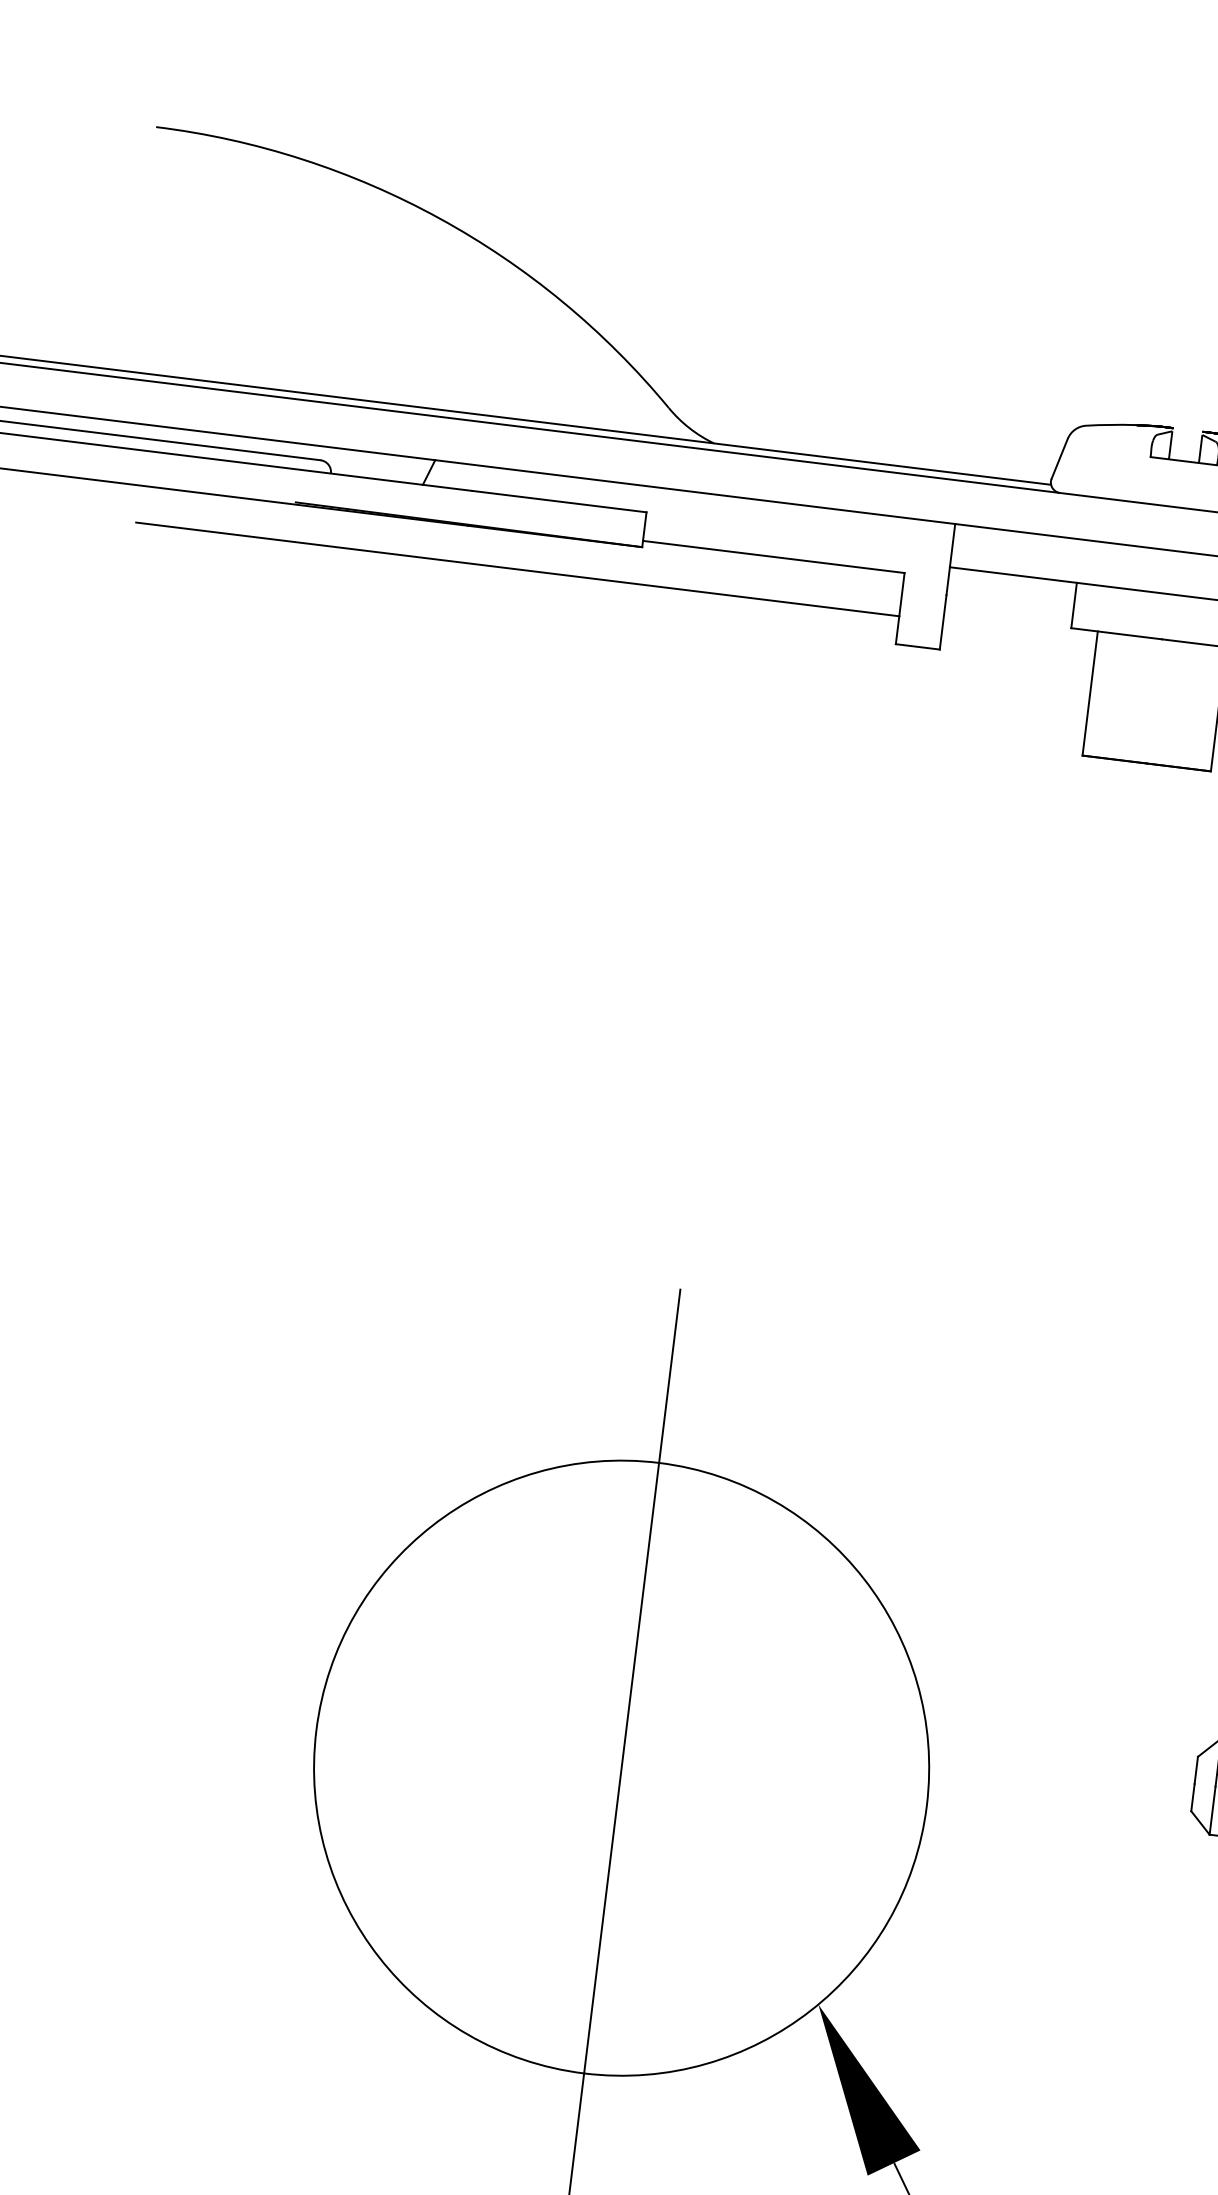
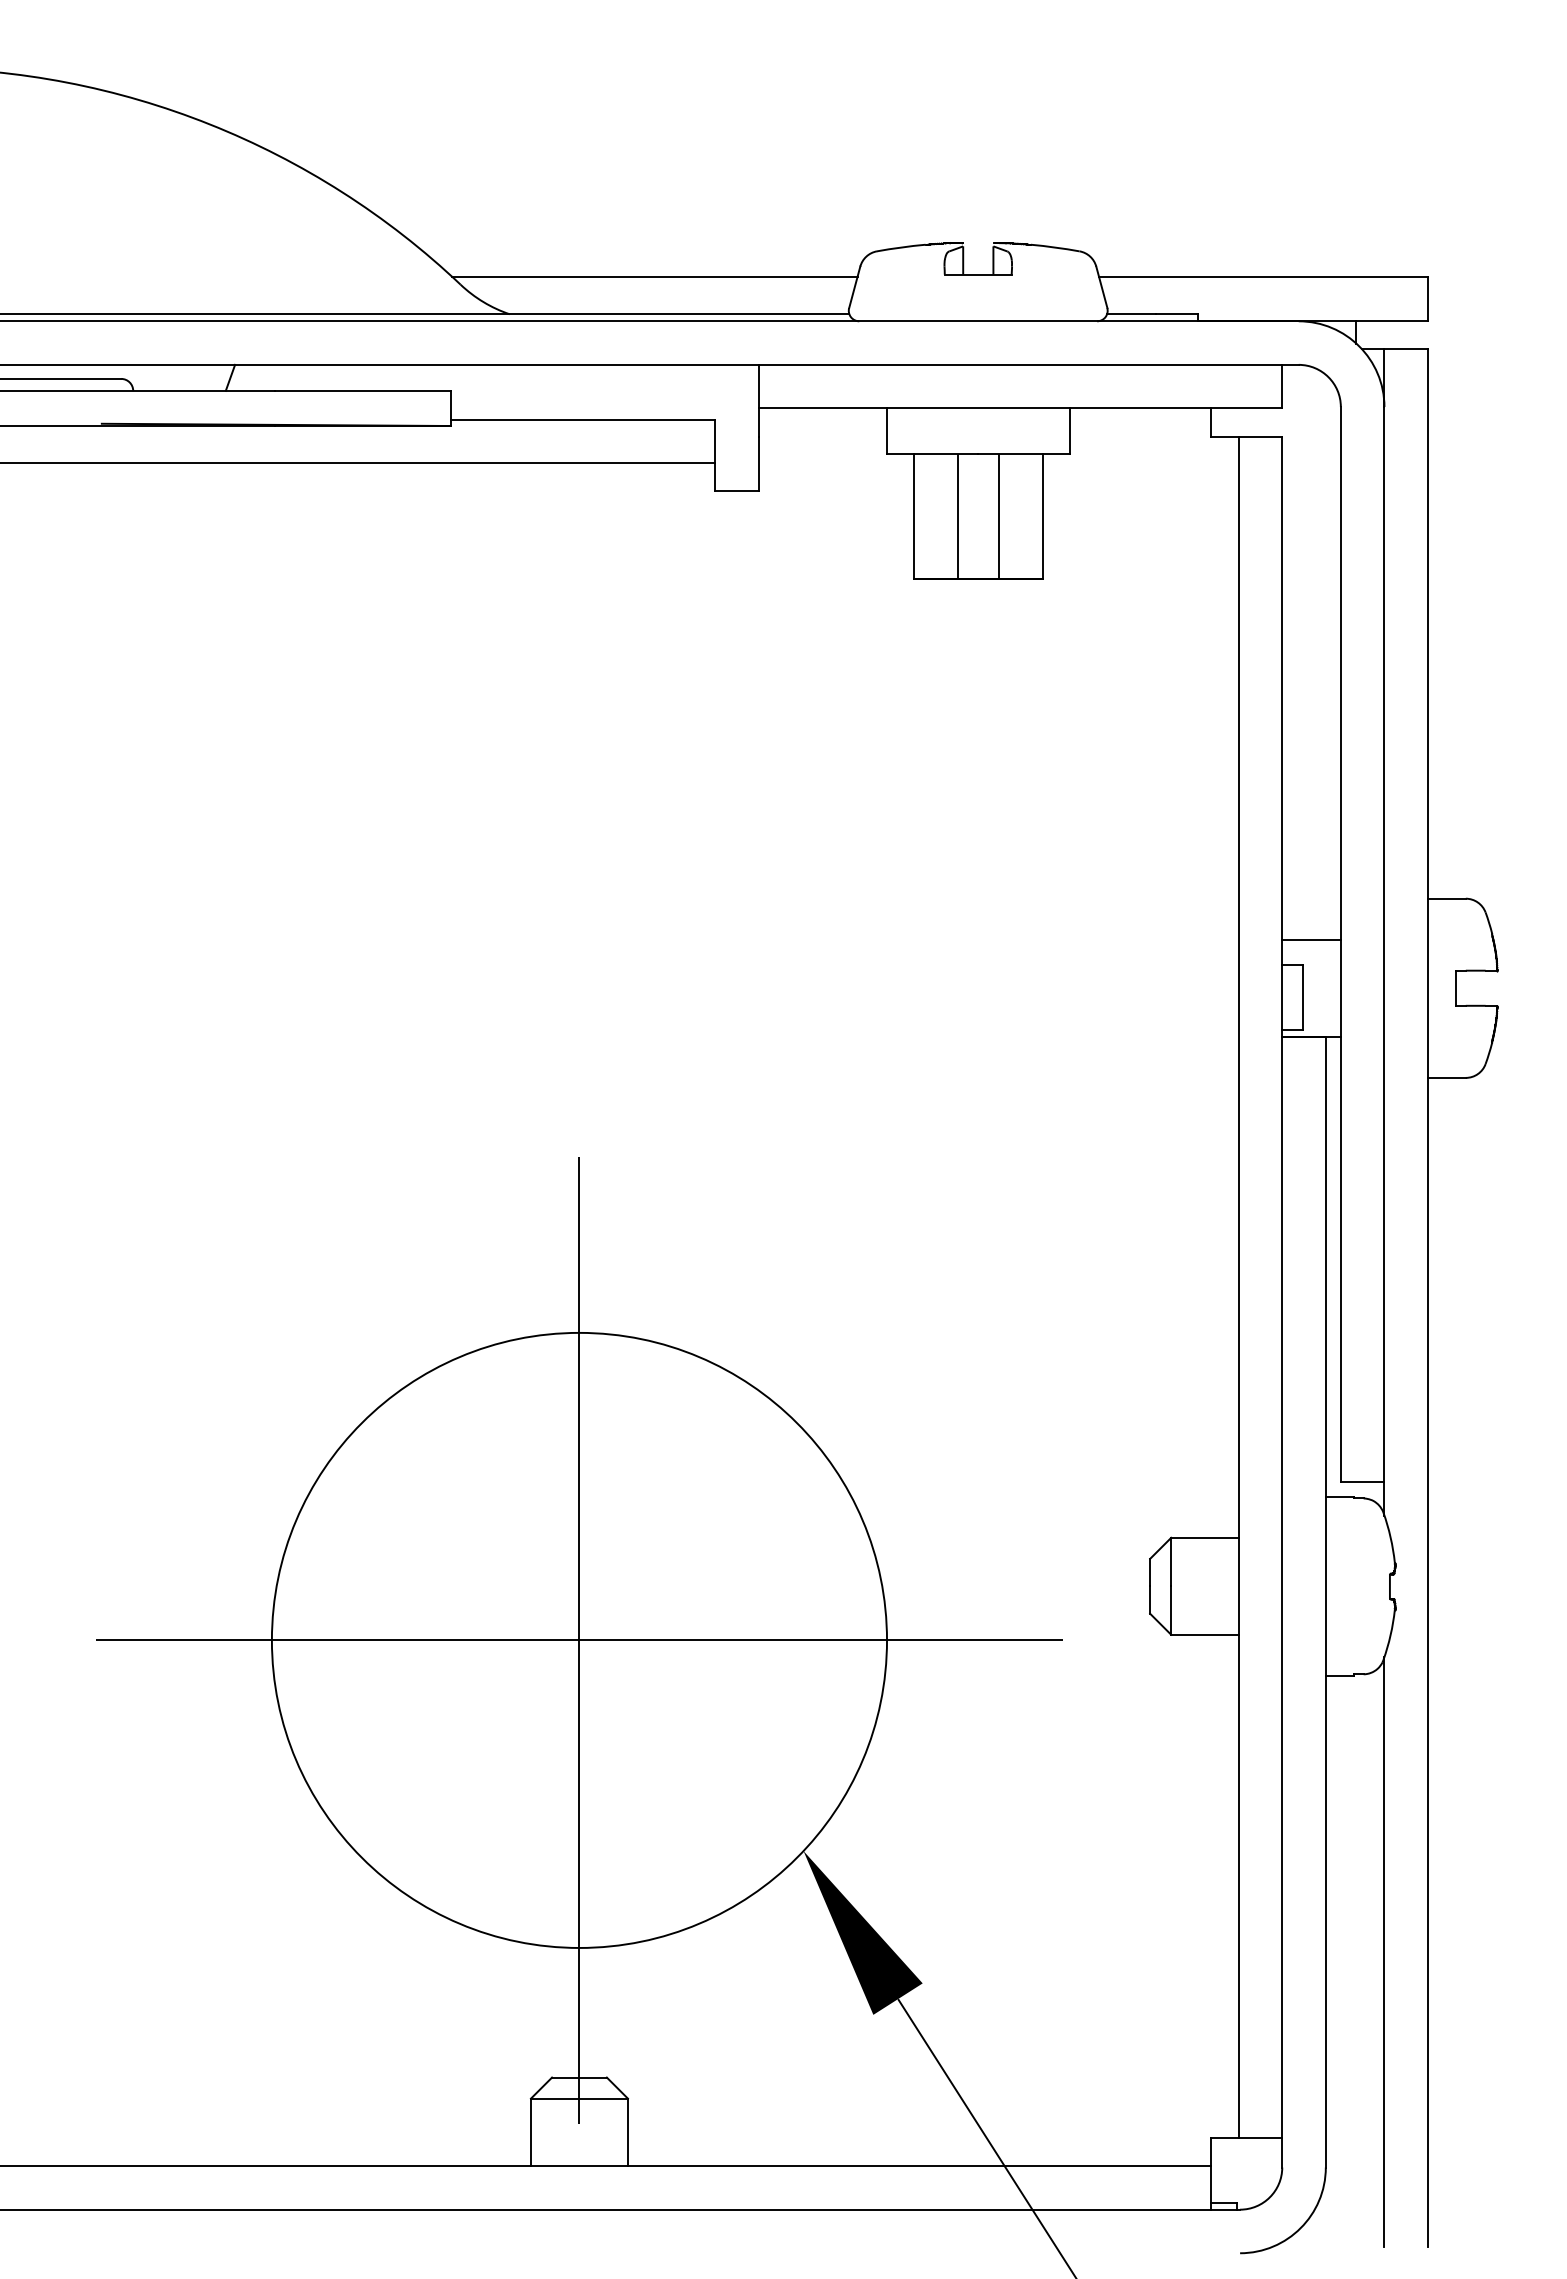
line: (862, 424) -> (654, 277), added
line: (1133, 698) -> (957, 516), added
line: (1175, 703) -> (999, 516), added
line: (621, 1768) -> (579, 1640), added

